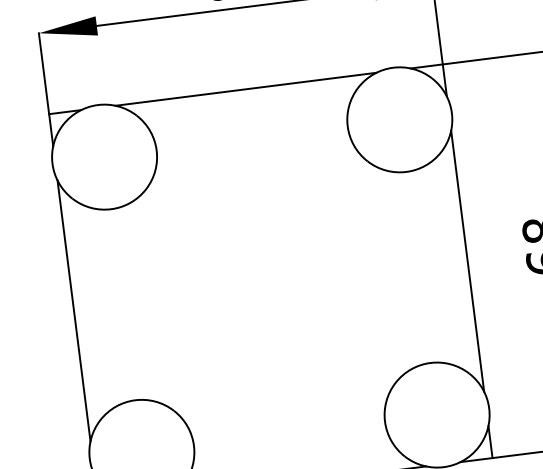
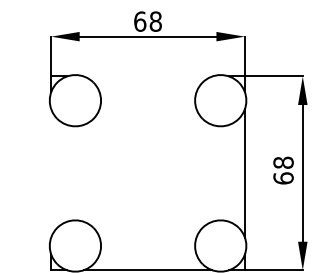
line: (244, 89) -> (147, 76), removed
line: (74, 311) -> (51, 173), removed

